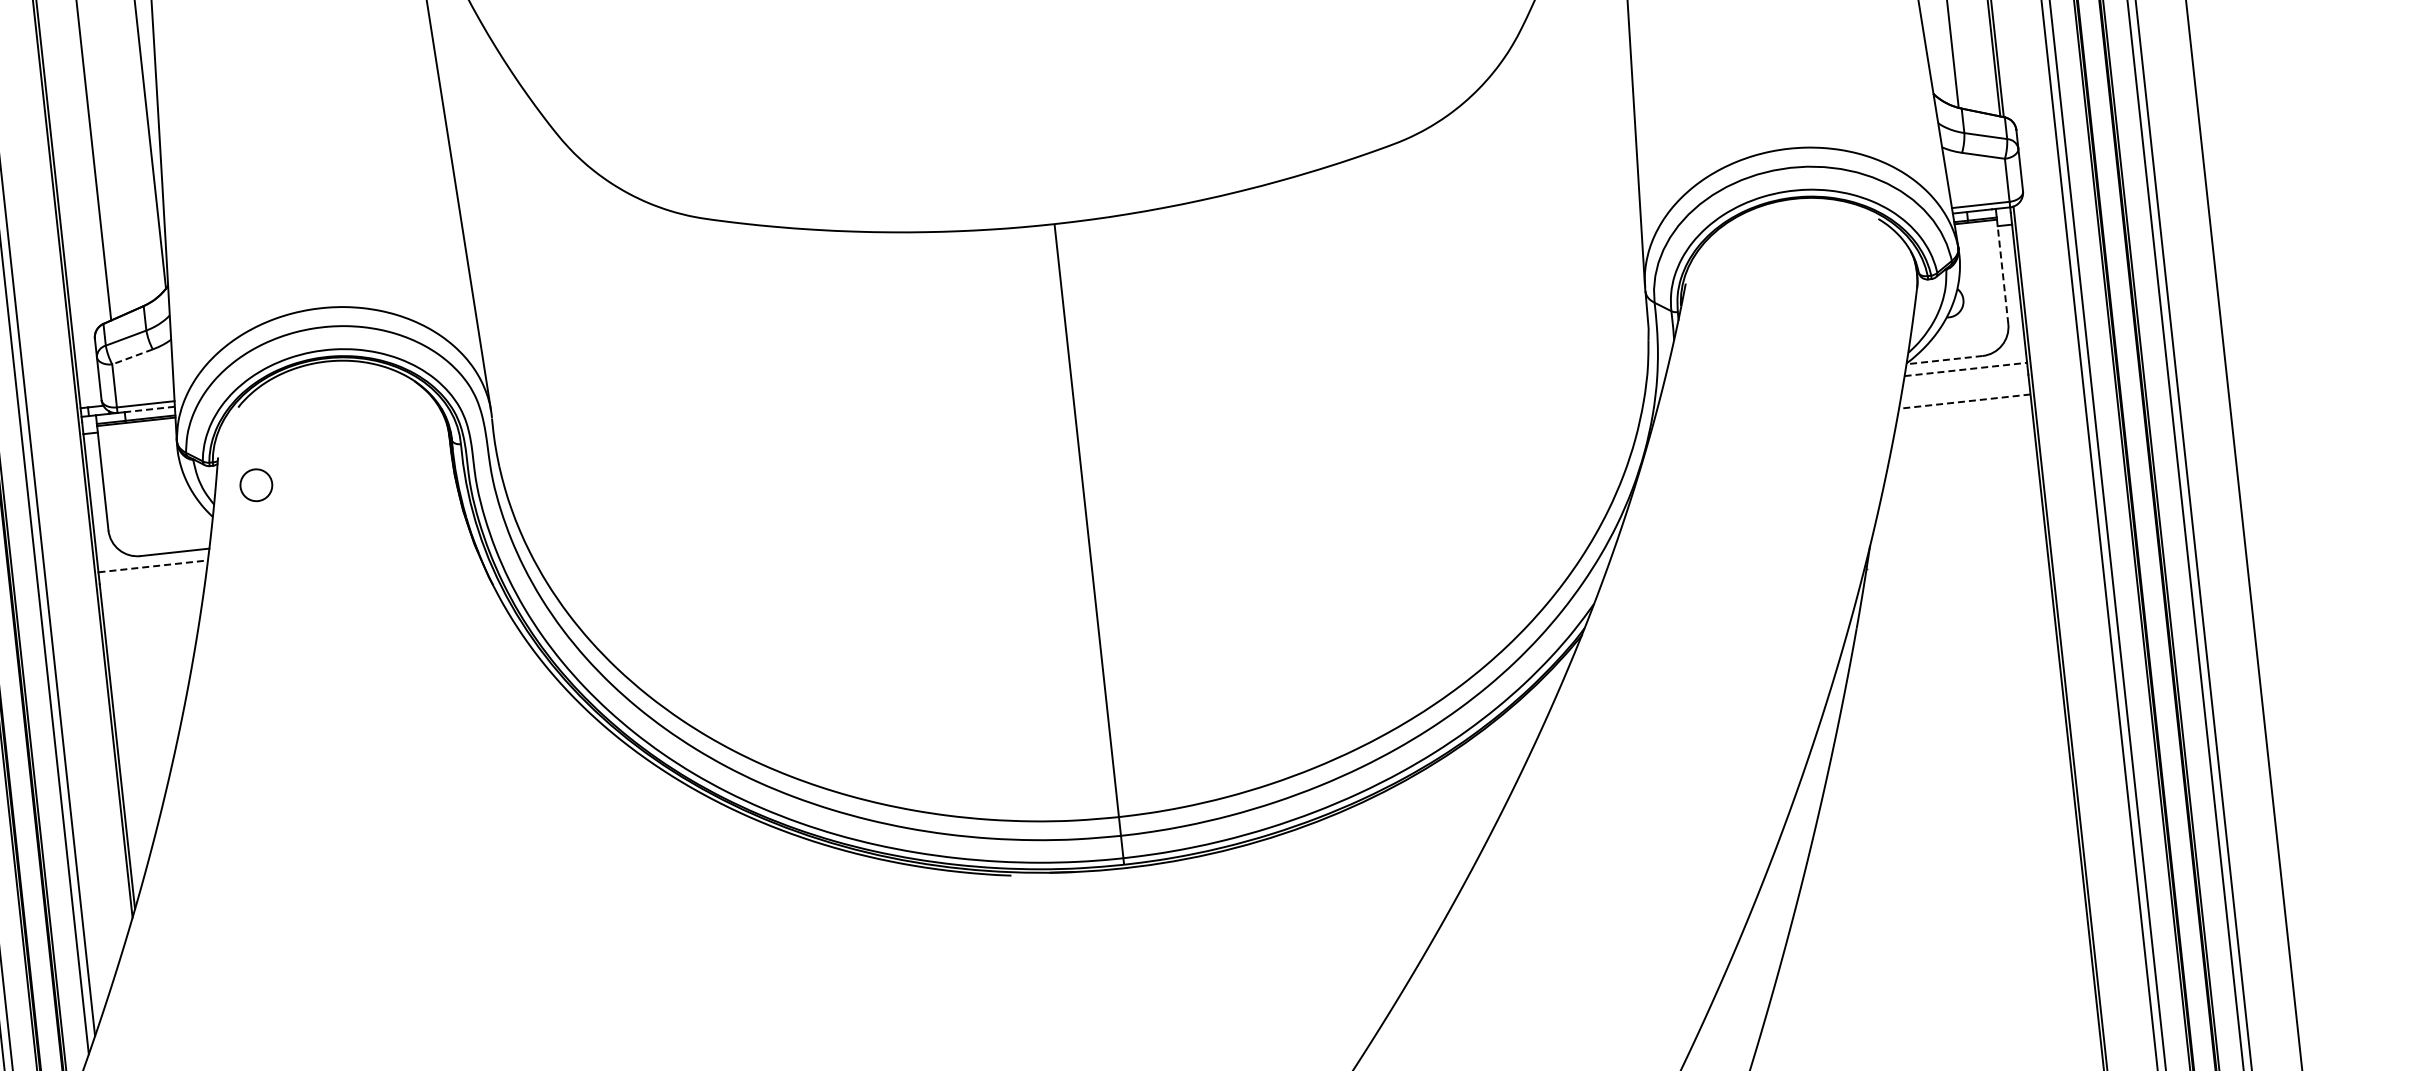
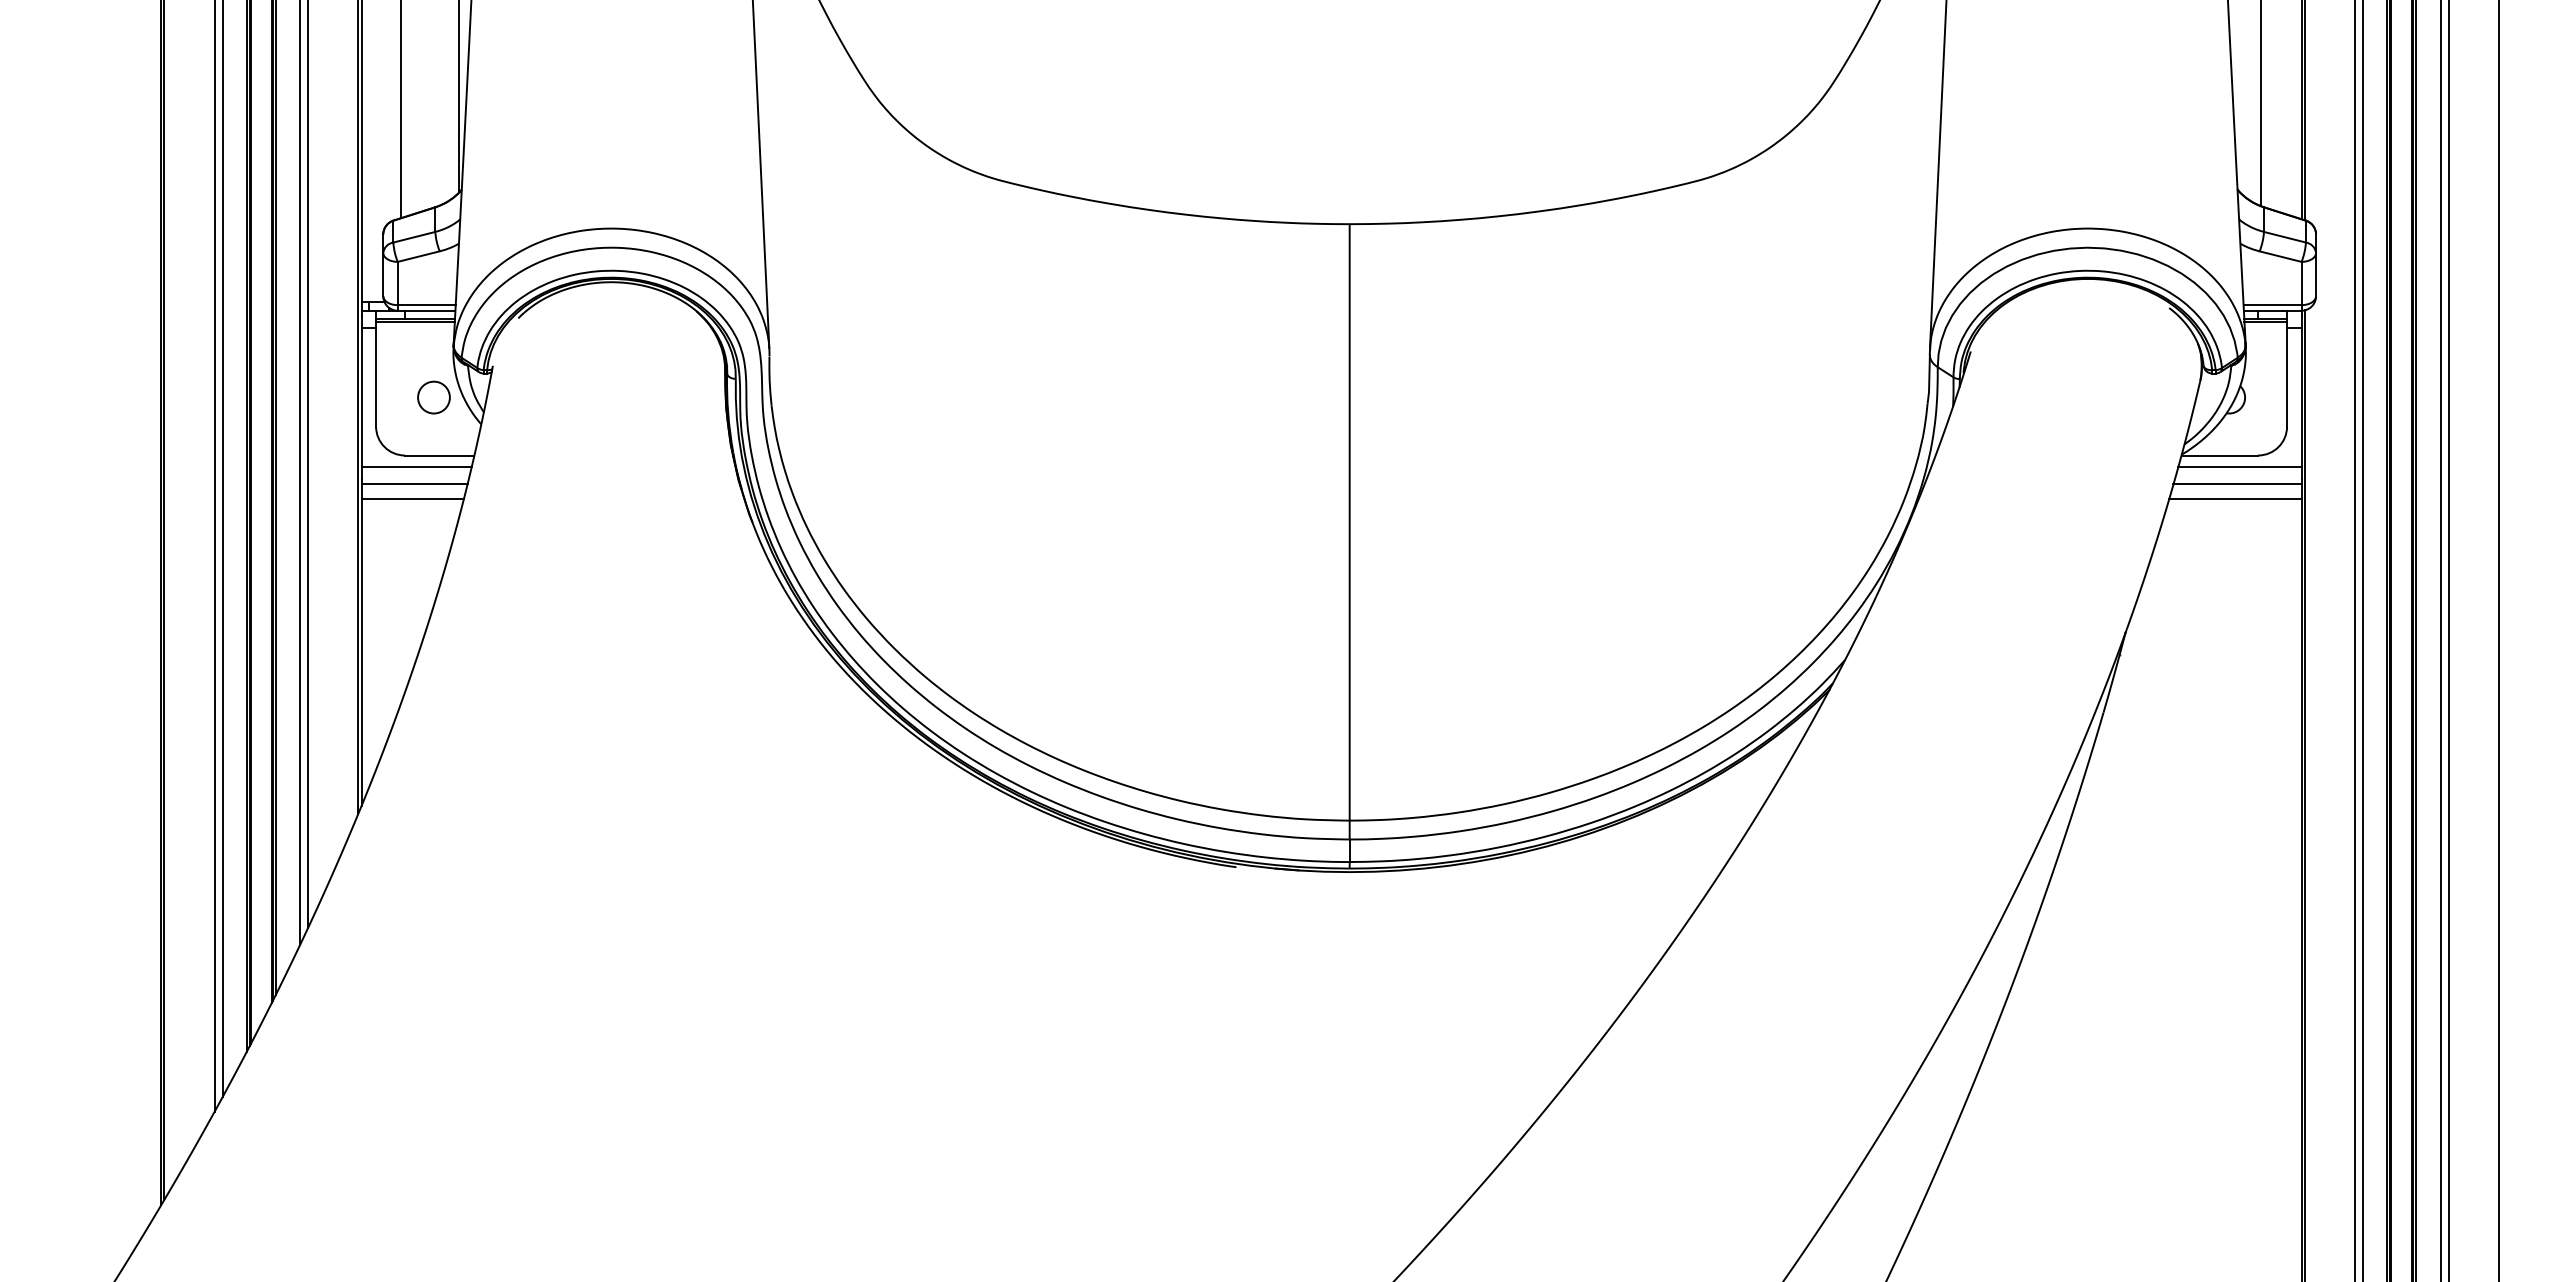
line: (2003, 271) -> (2287, 373), dashed -> solid
line: (132, 356) -> (418, 256), dashed -> solid
line: (1944, 360) -> (2219, 455), dashed -> solid
line: (1965, 369) -> (2239, 467), dashed -> solid
line: (1965, 387) -> (2237, 484), added
line: (1963, 401) -> (2234, 498), dashed -> solid
line: (149, 409) -> (429, 310), dashed -> solid
circle: (255, 485) -> (433, 397), moved
line: (154, 566) -> (417, 467), dashed -> solid
line: (152, 583) -> (414, 484), added
line: (152, 598) -> (412, 498), added

